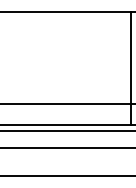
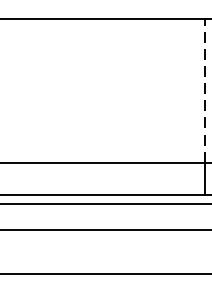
line: (131, 57) -> (204, 89), solid -> dashed

